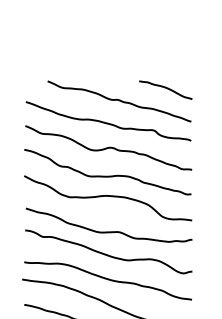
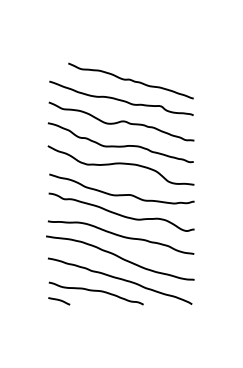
curve: (165, 88) -> (171, 69), removed

